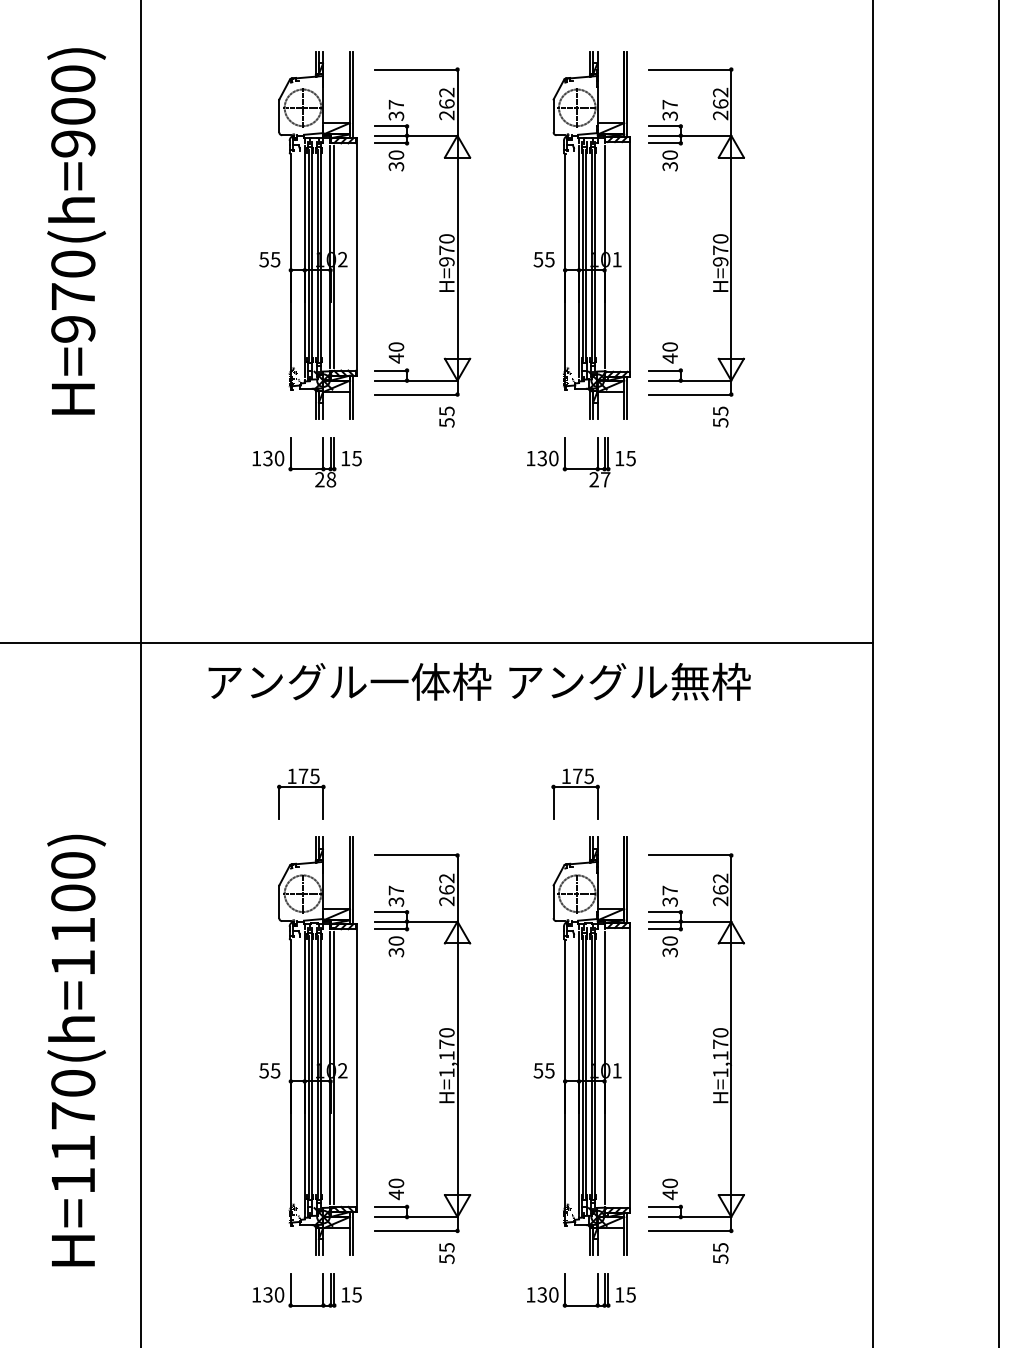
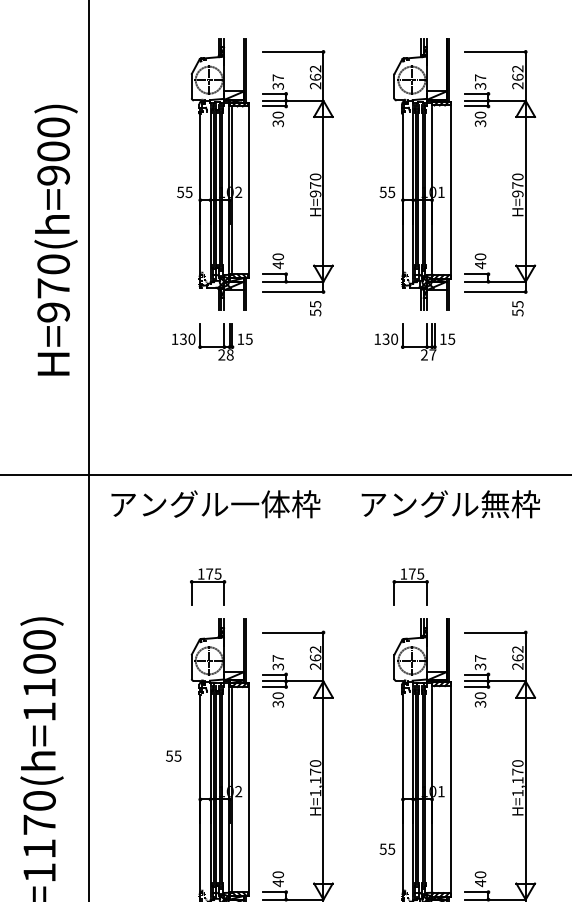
text: (76, 231) -> (55, 240), moved
text: (349, 681) -> (215, 504), moved
text: (269, 1070) -> (173, 755), moved
text: (543, 1070) -> (386, 849), moved

